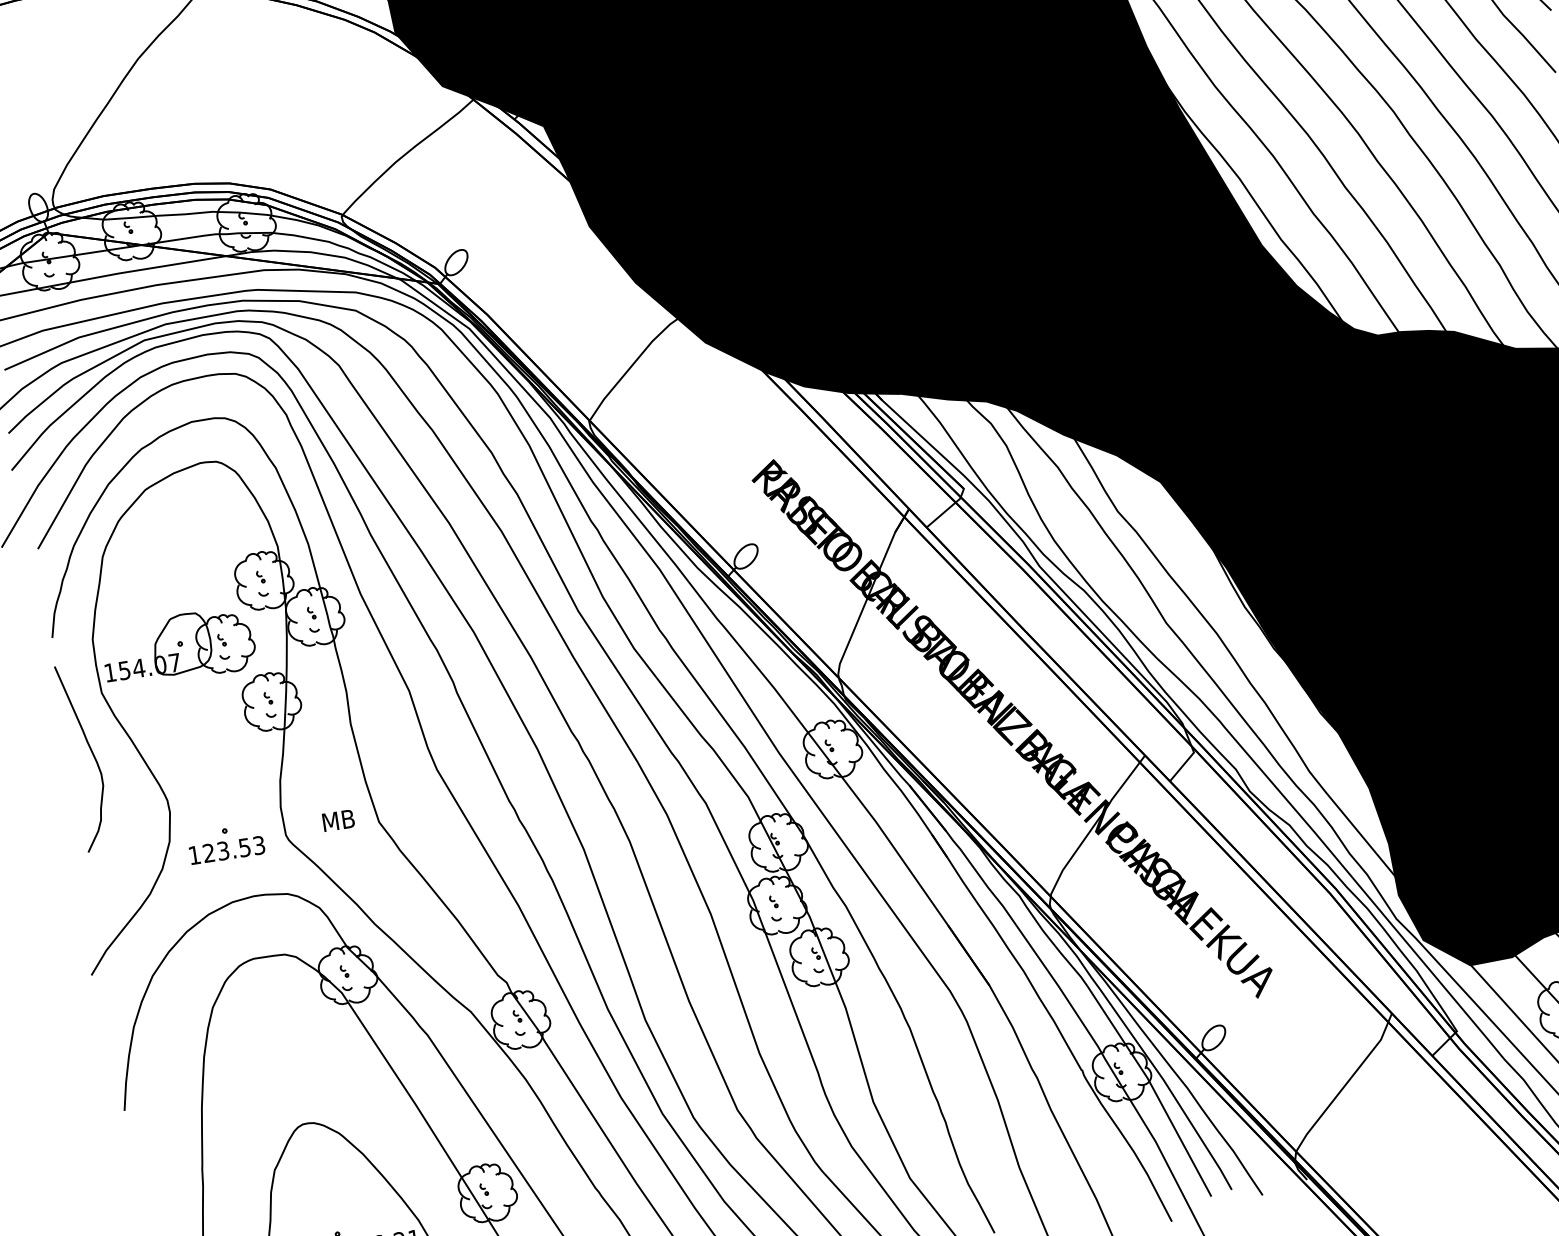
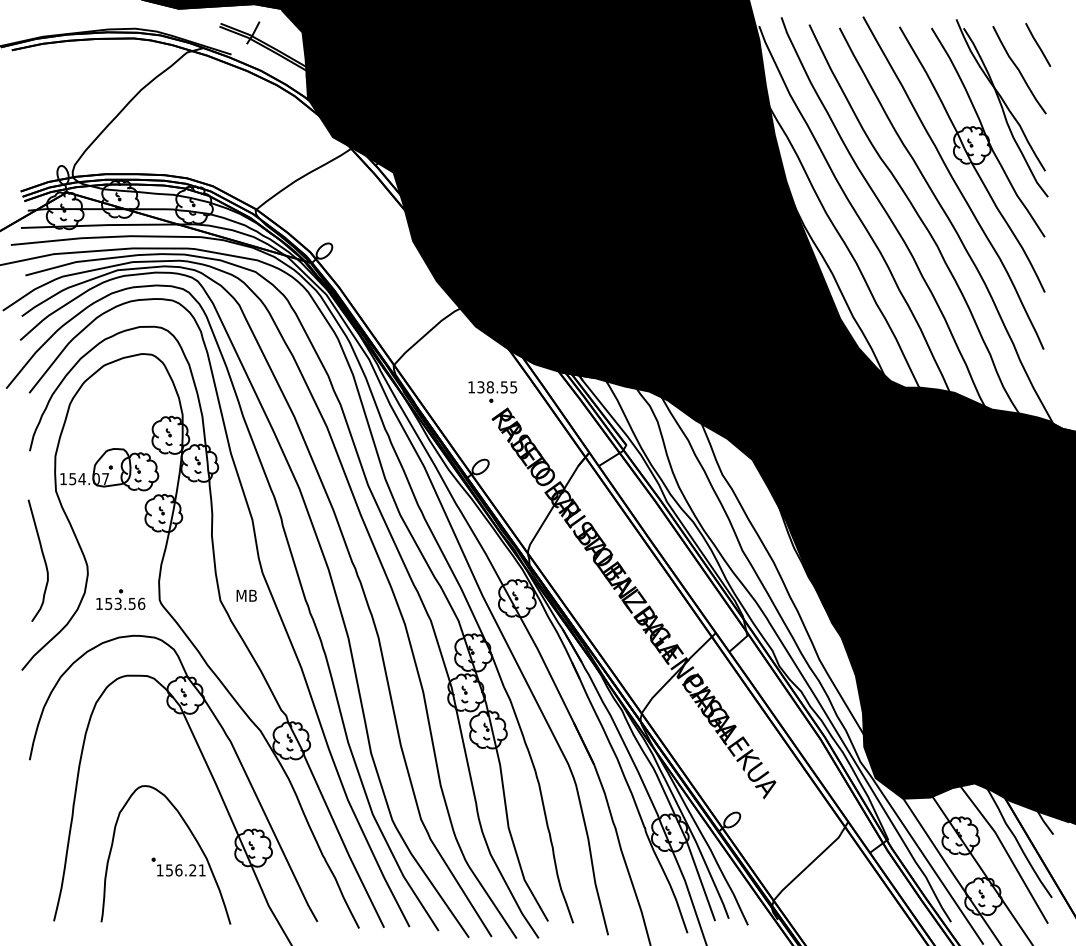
part: (746, 438) -> (492, 391), added
curve: (91, 756) -> (43, 560), moved
text: (338, 820) -> (246, 595), moved
text: (234, 848) -> (125, 603), 123.53 -> 153.56

